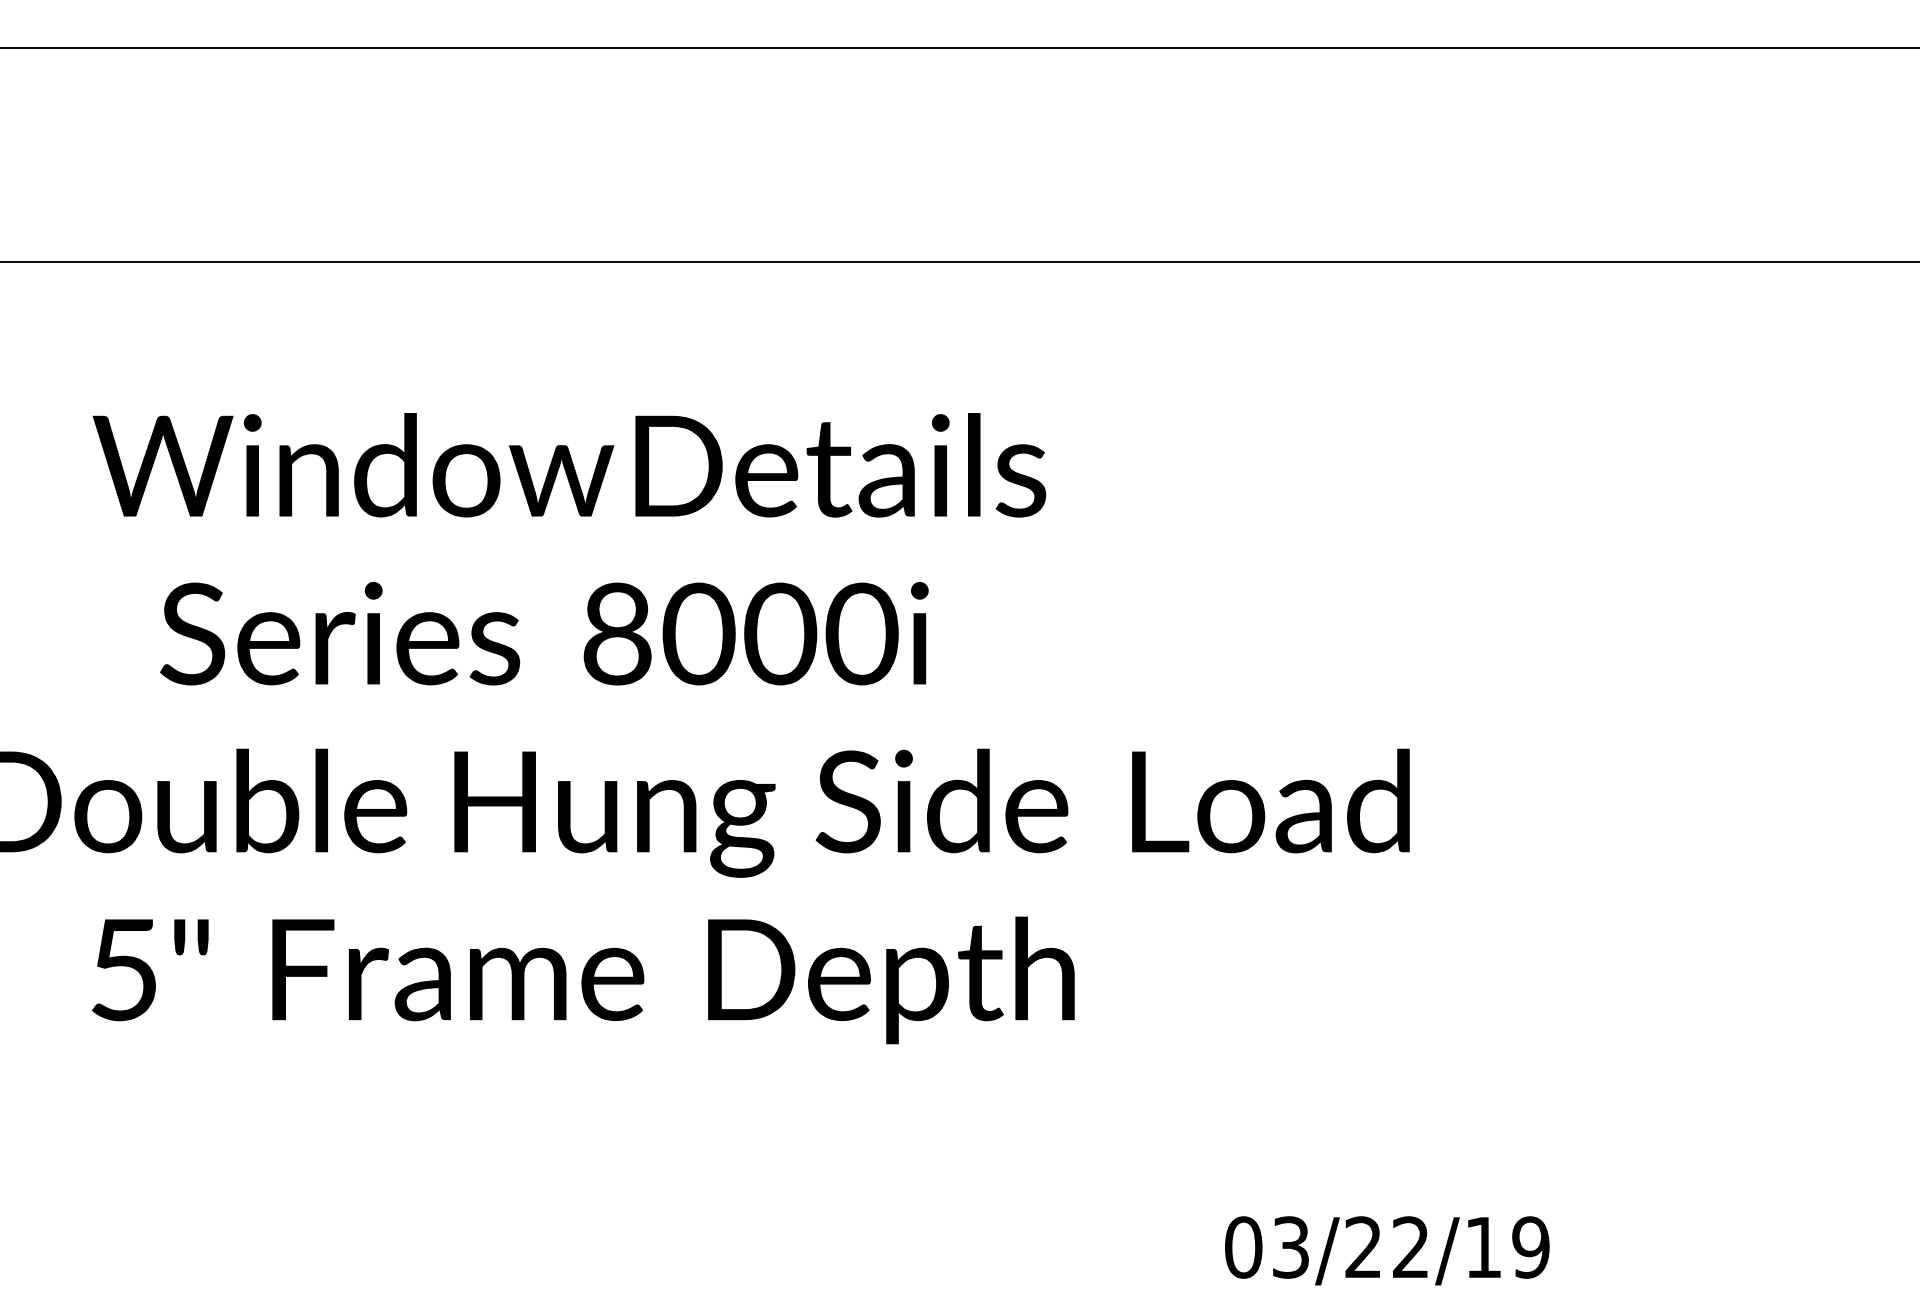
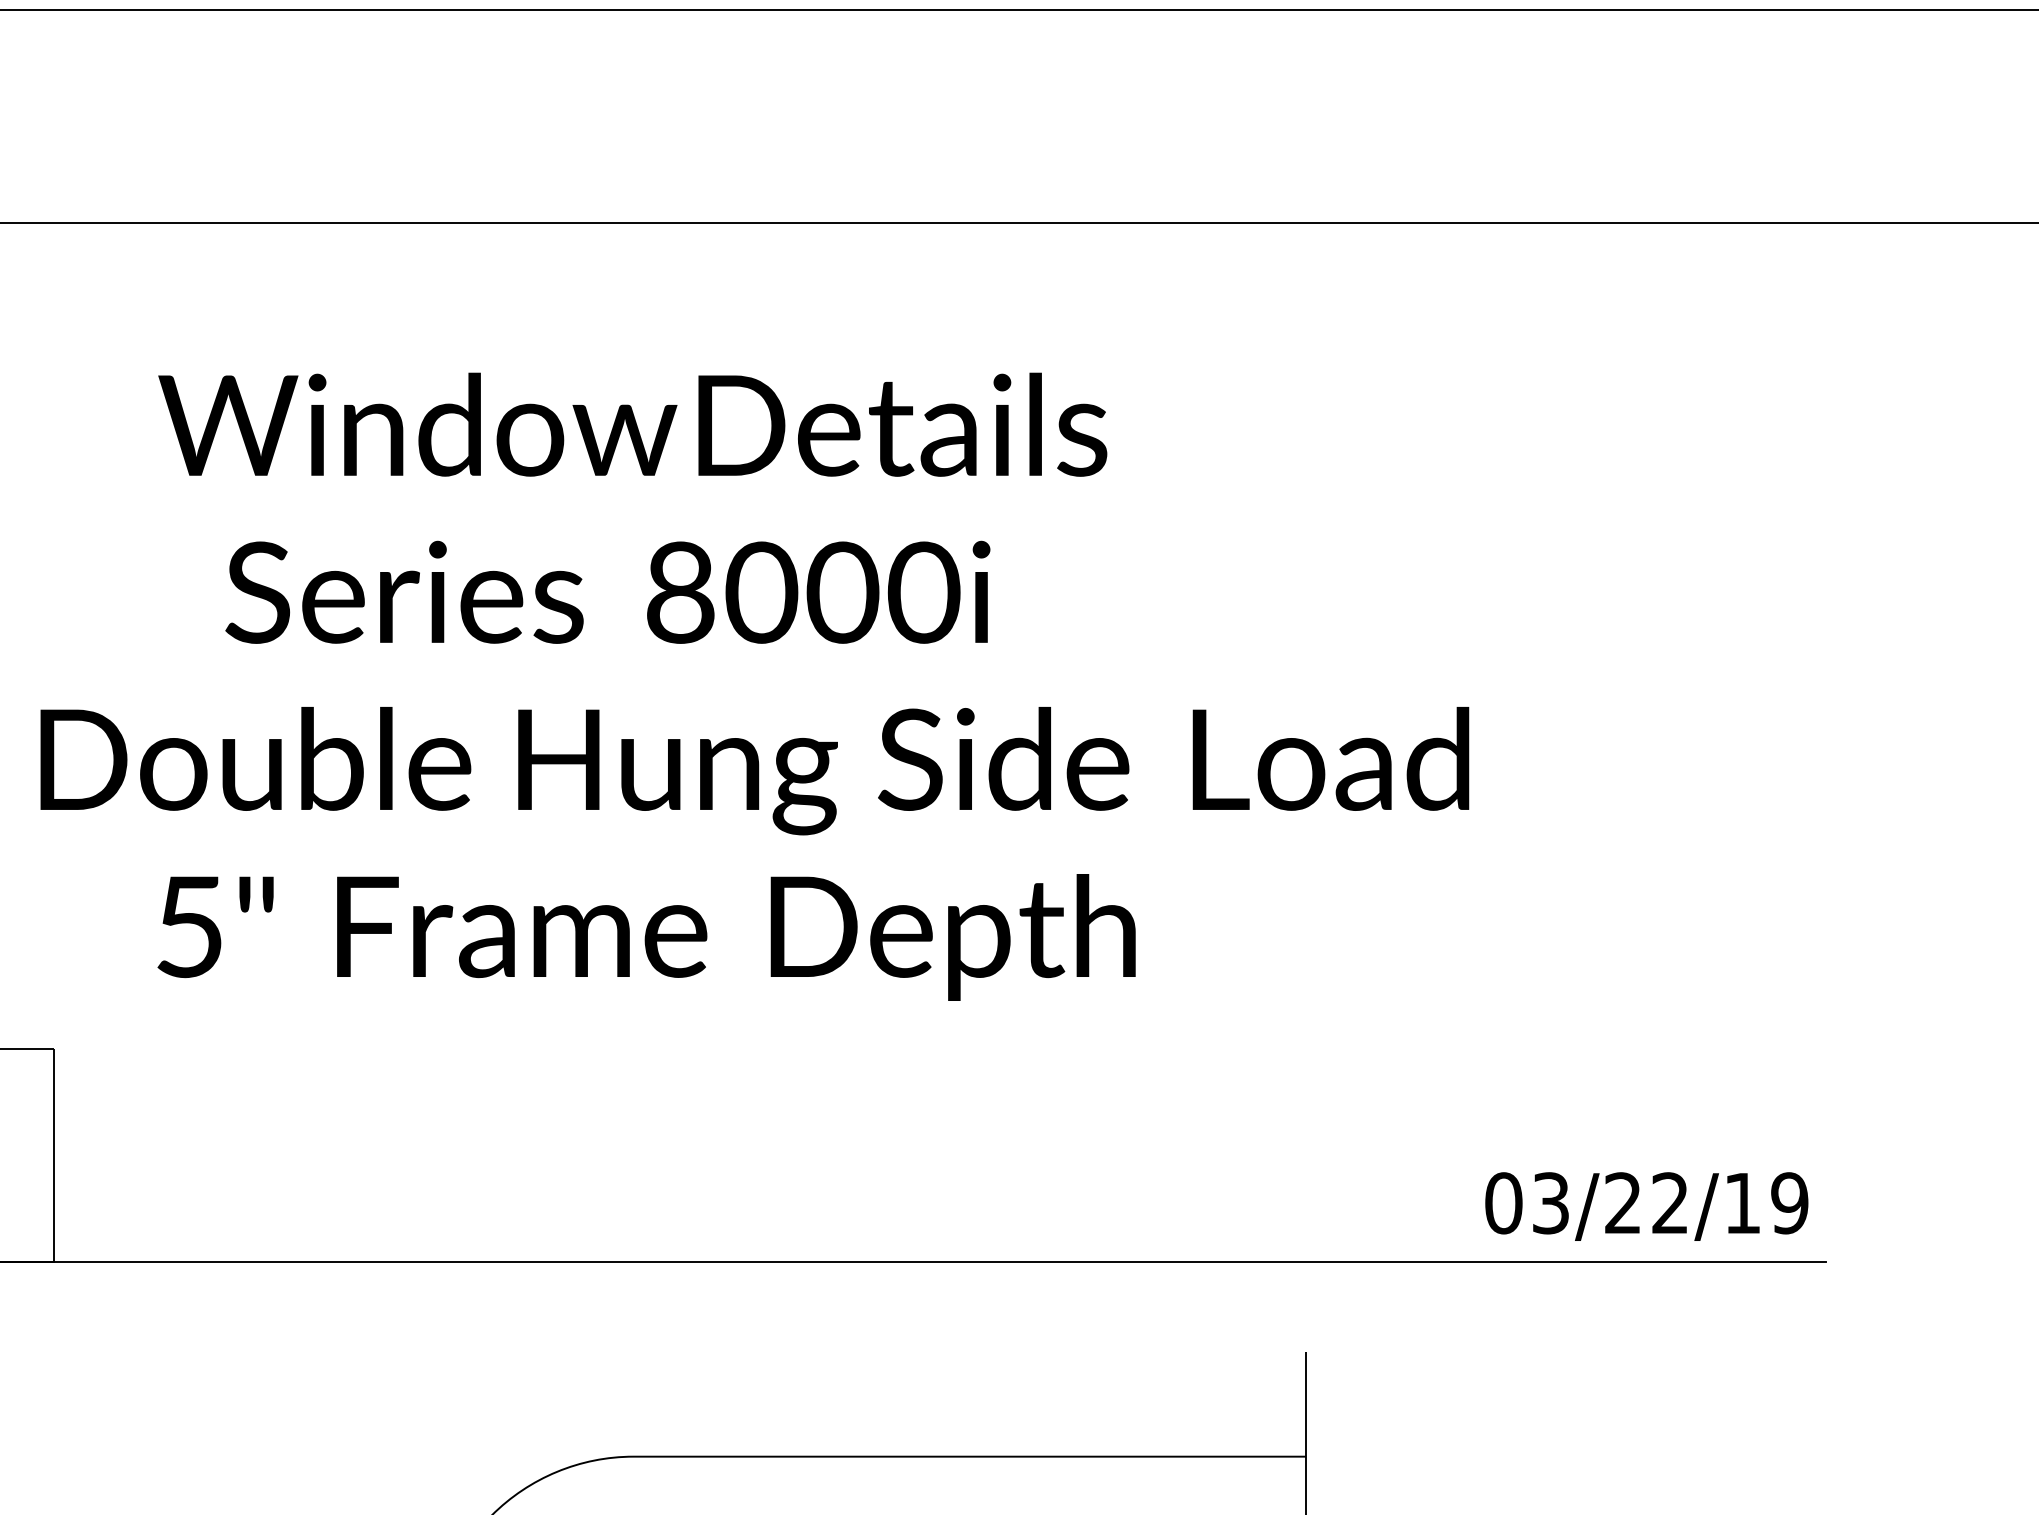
text: (1386, 1250) -> (1646, 1206), moved

